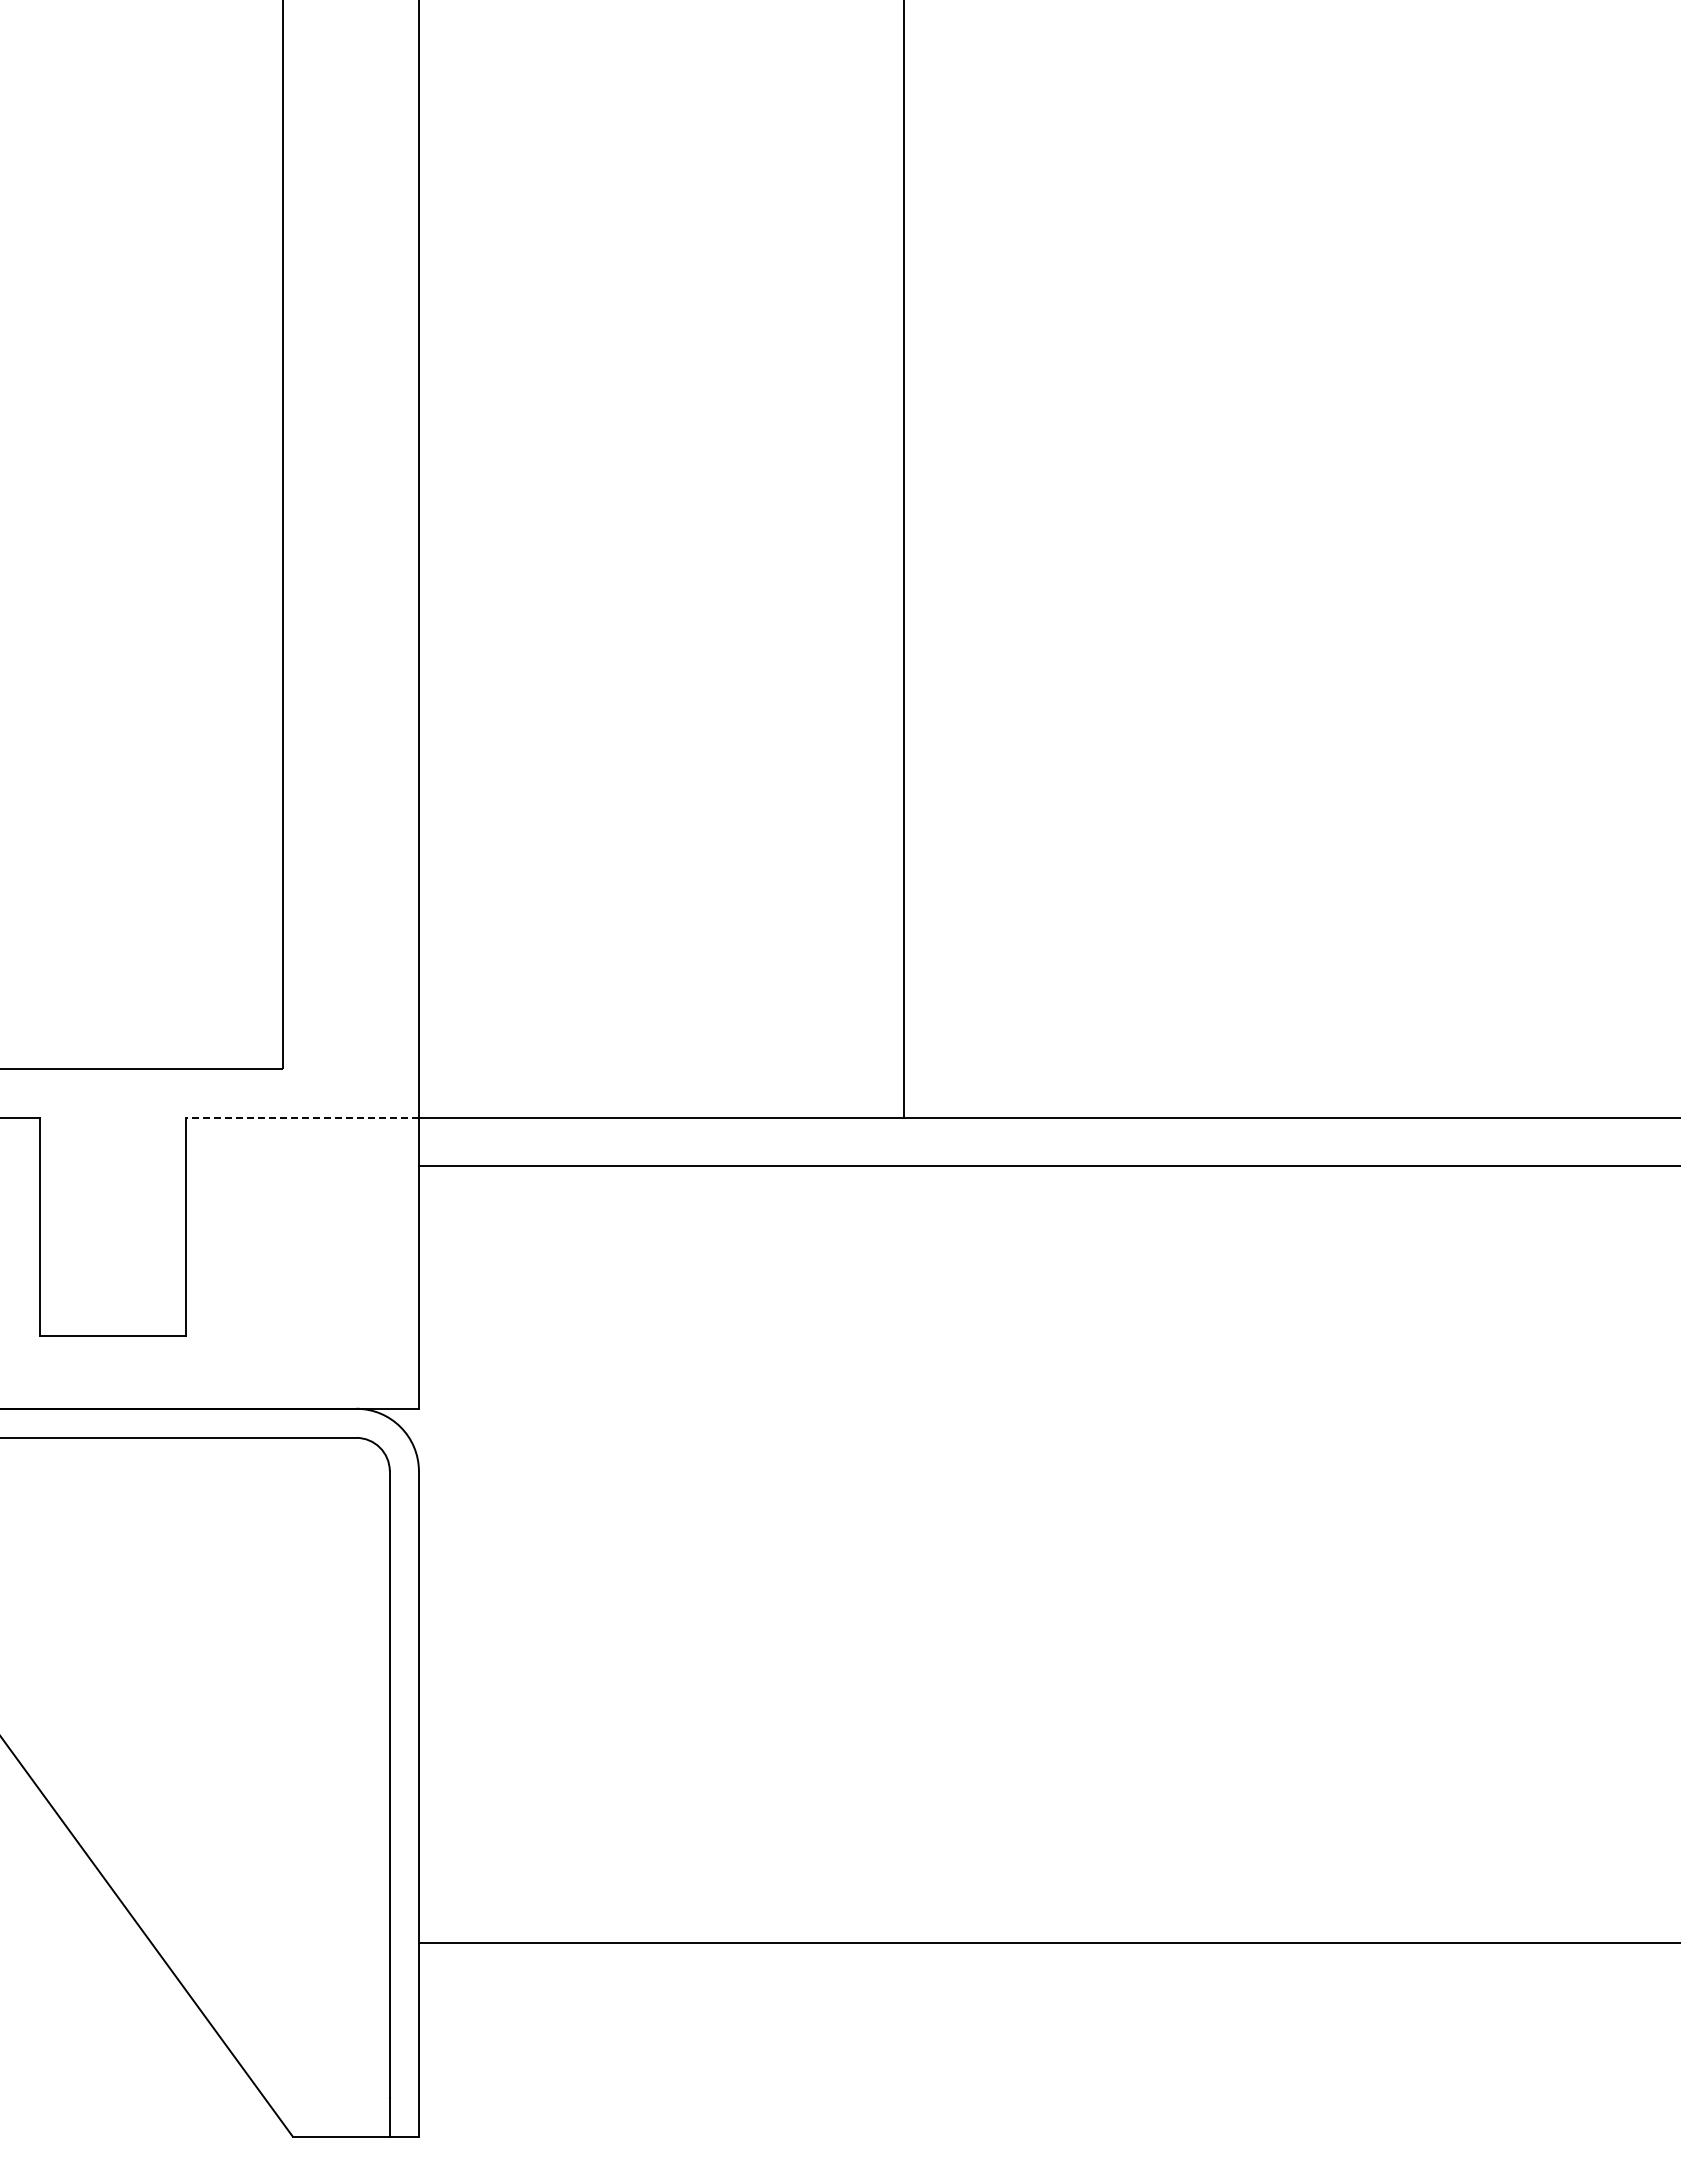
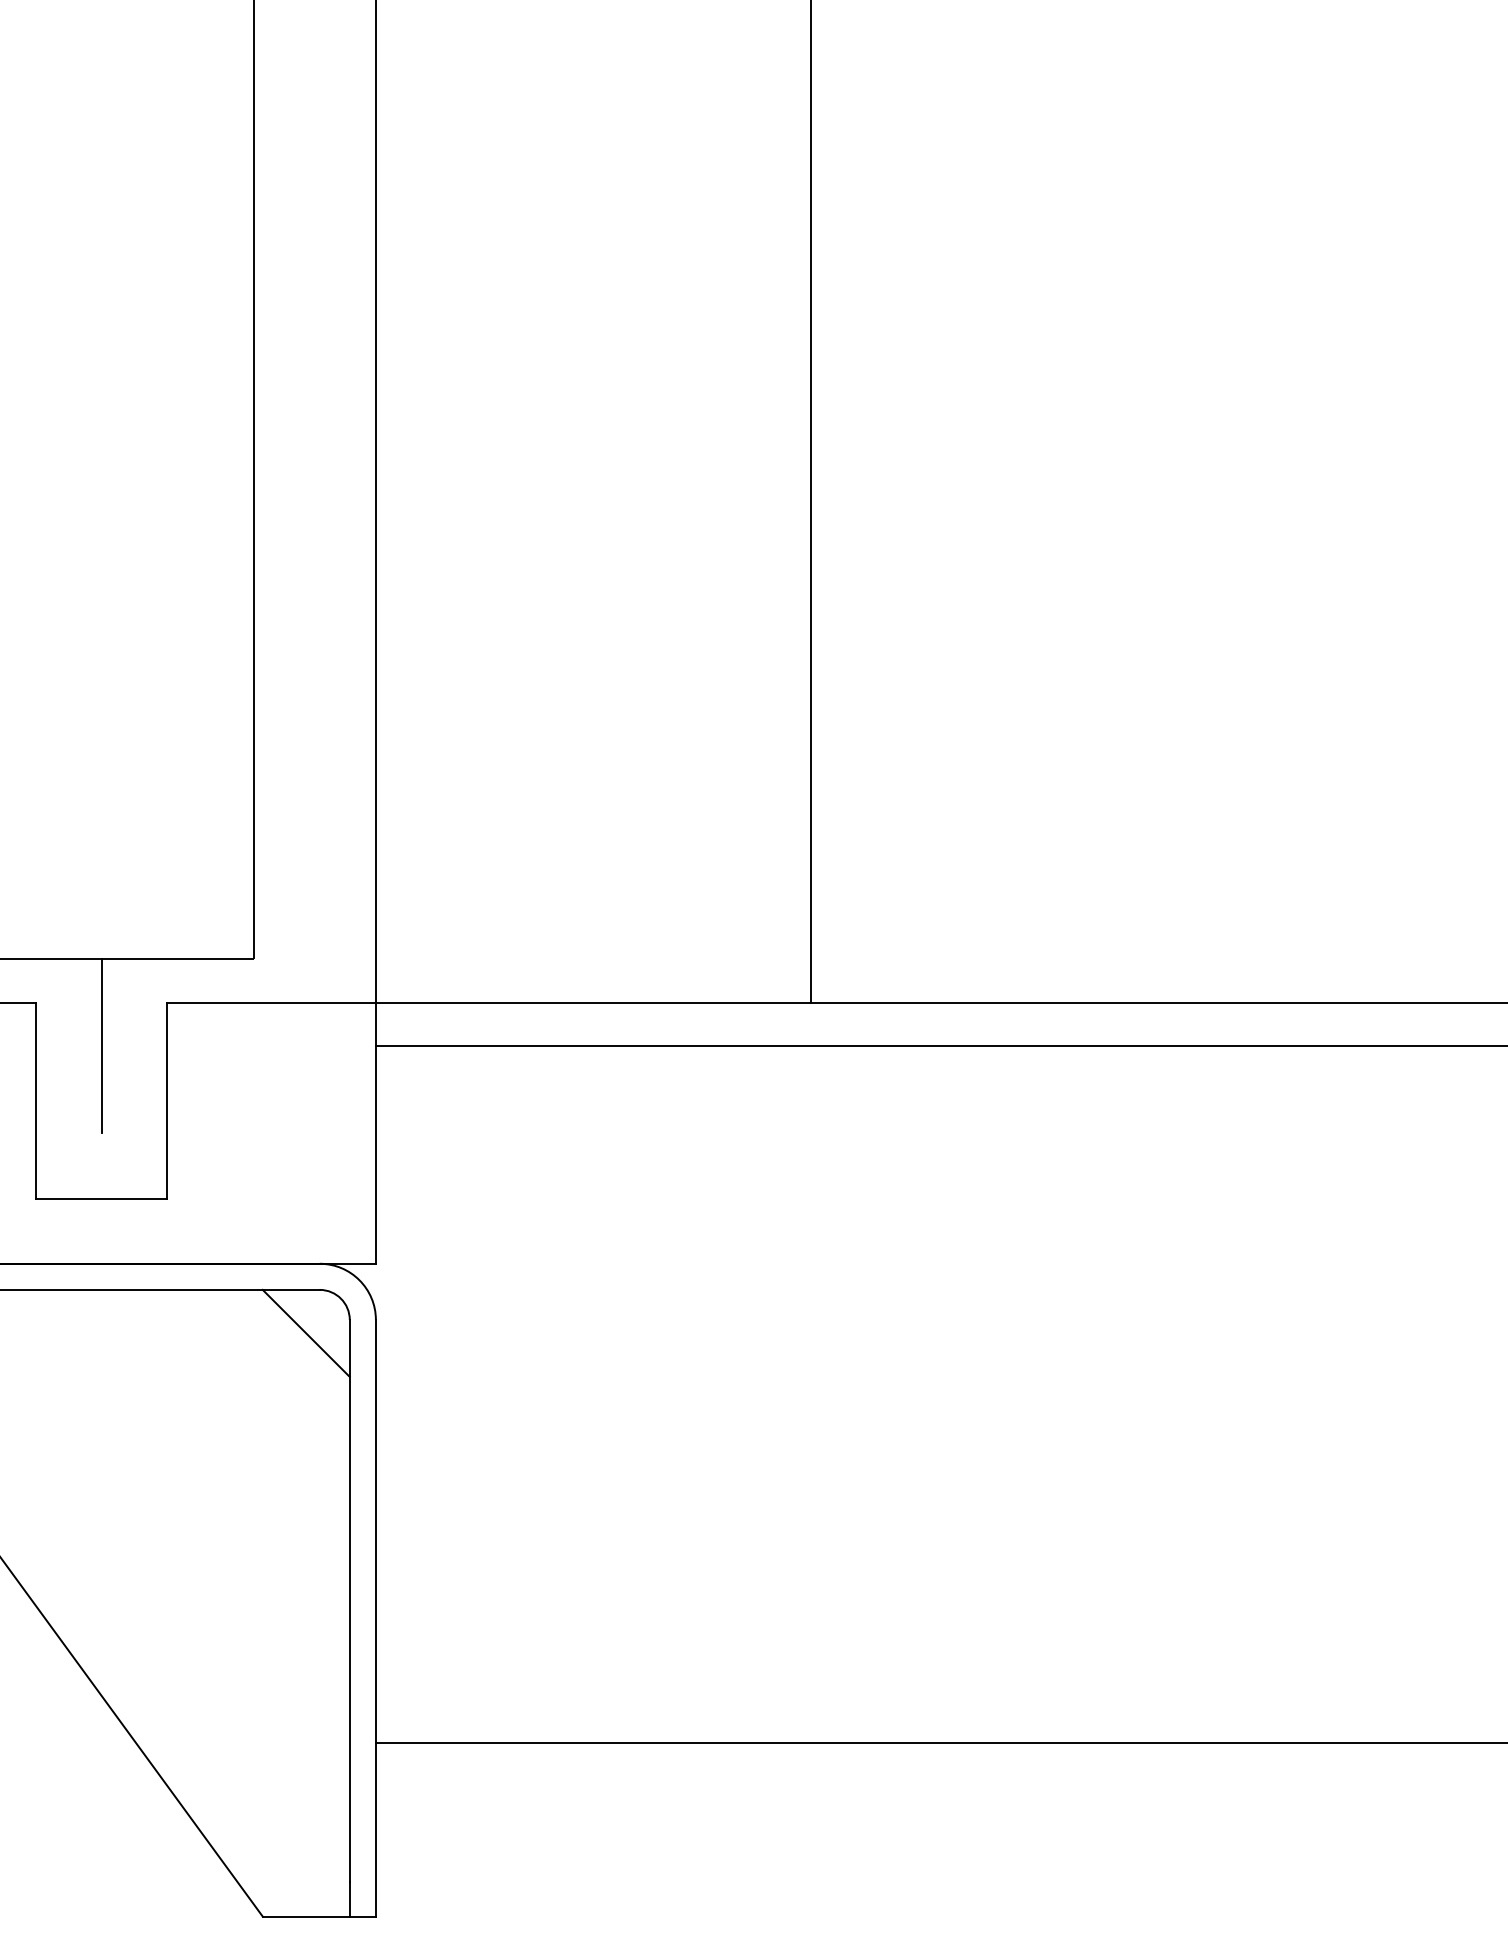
line: (301, 1117) -> (270, 1002), dashed -> solid
line: (113, 1166) -> (101, 1046), added
line: (340, 1485) -> (305, 1332), added

